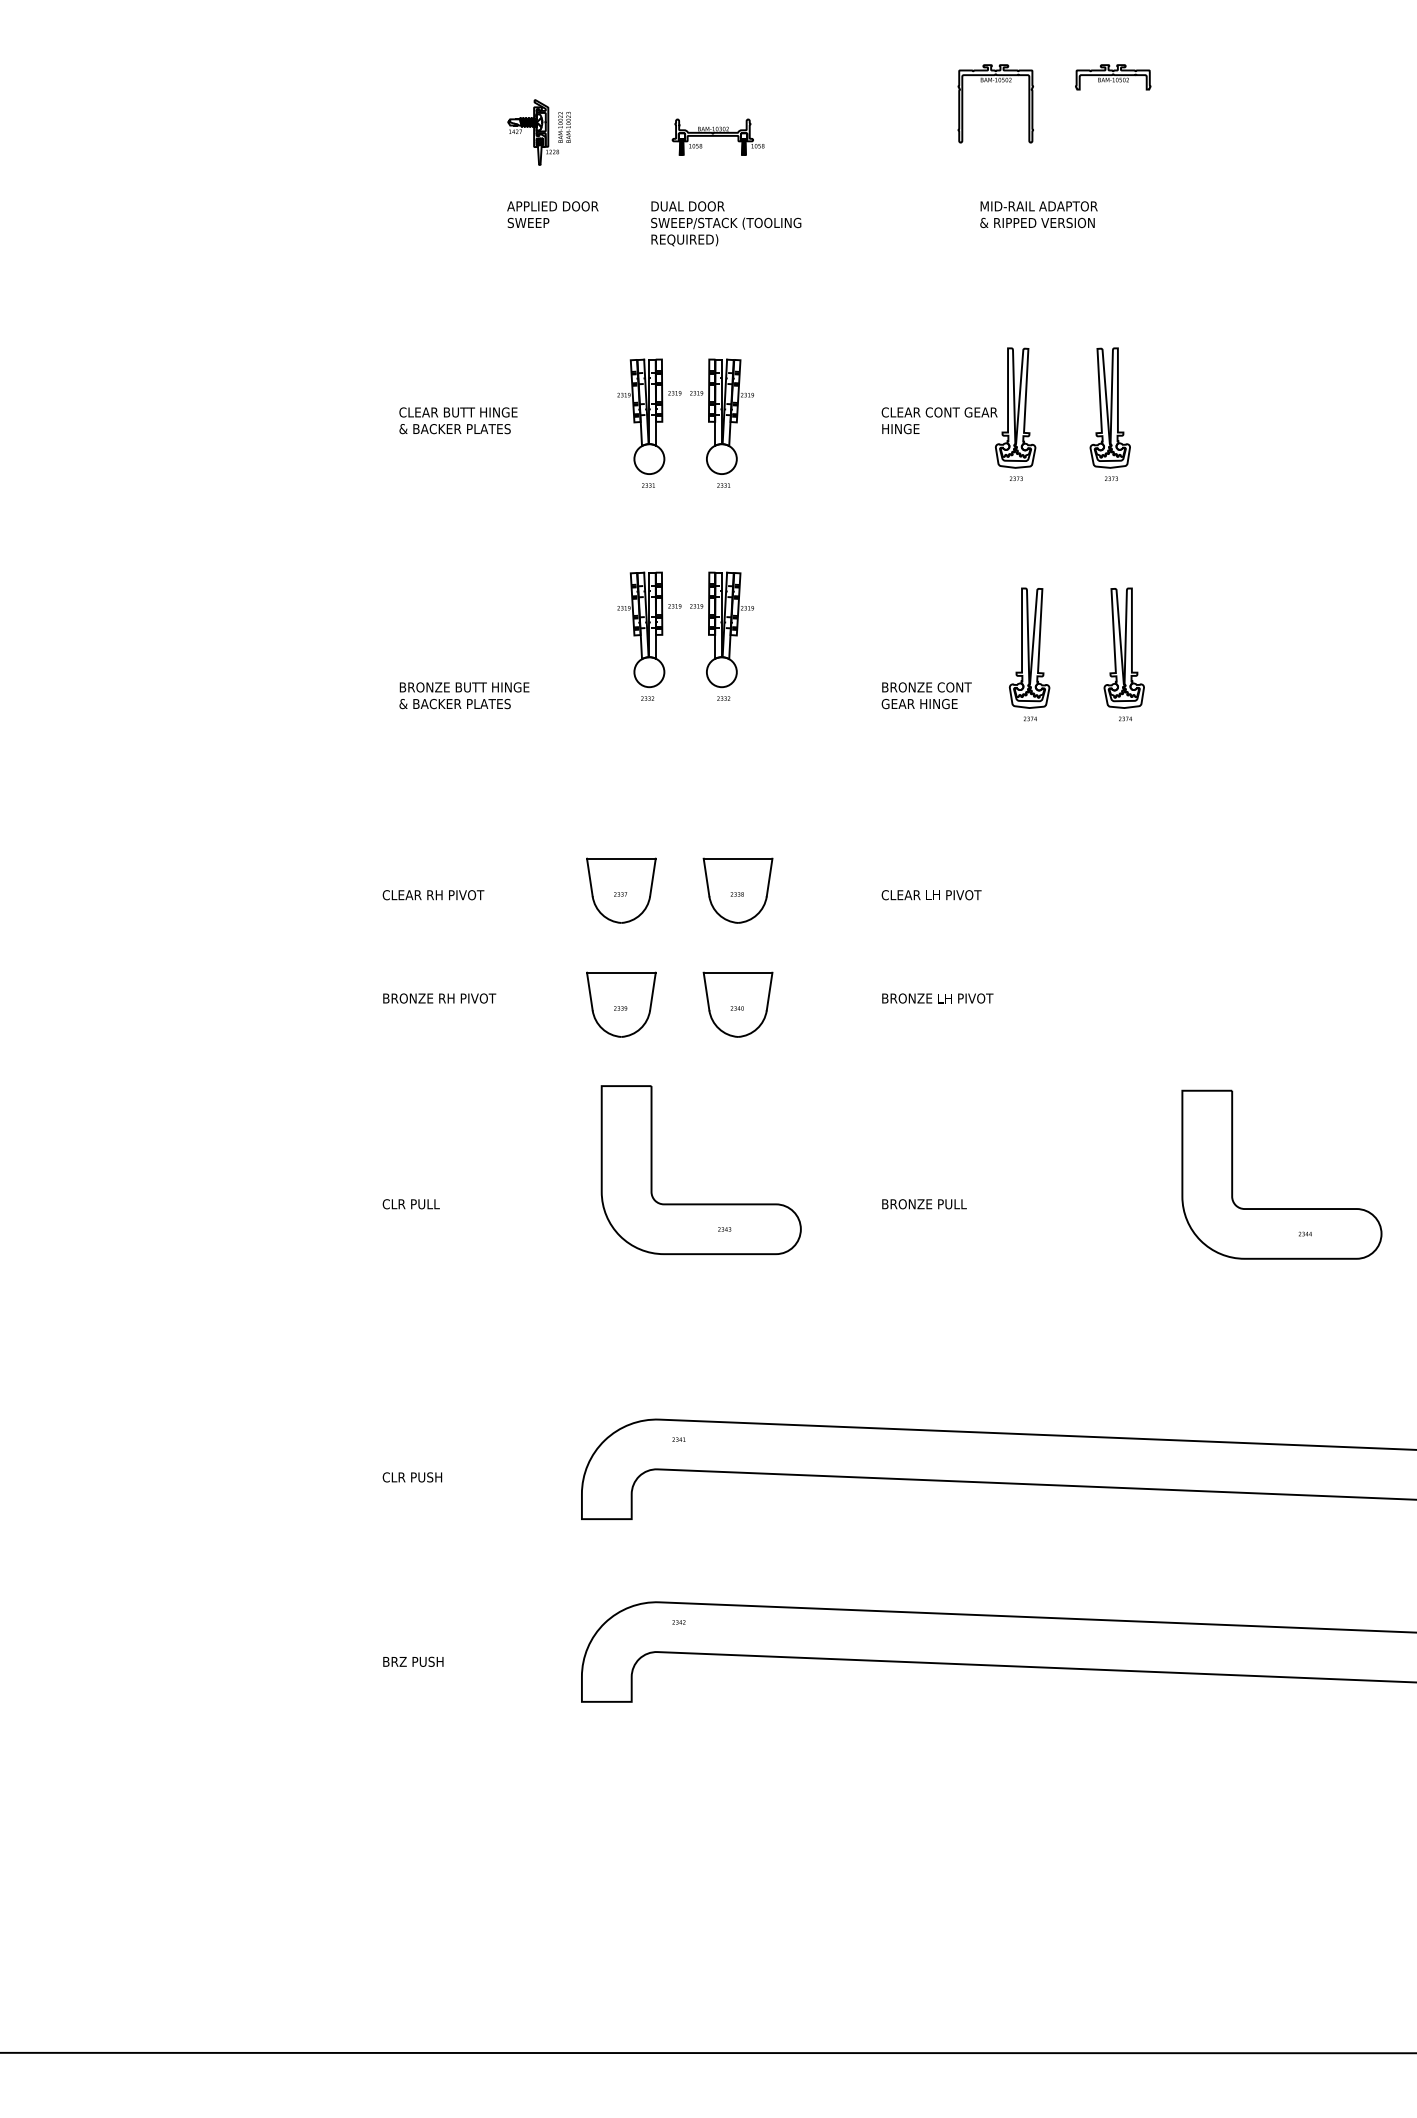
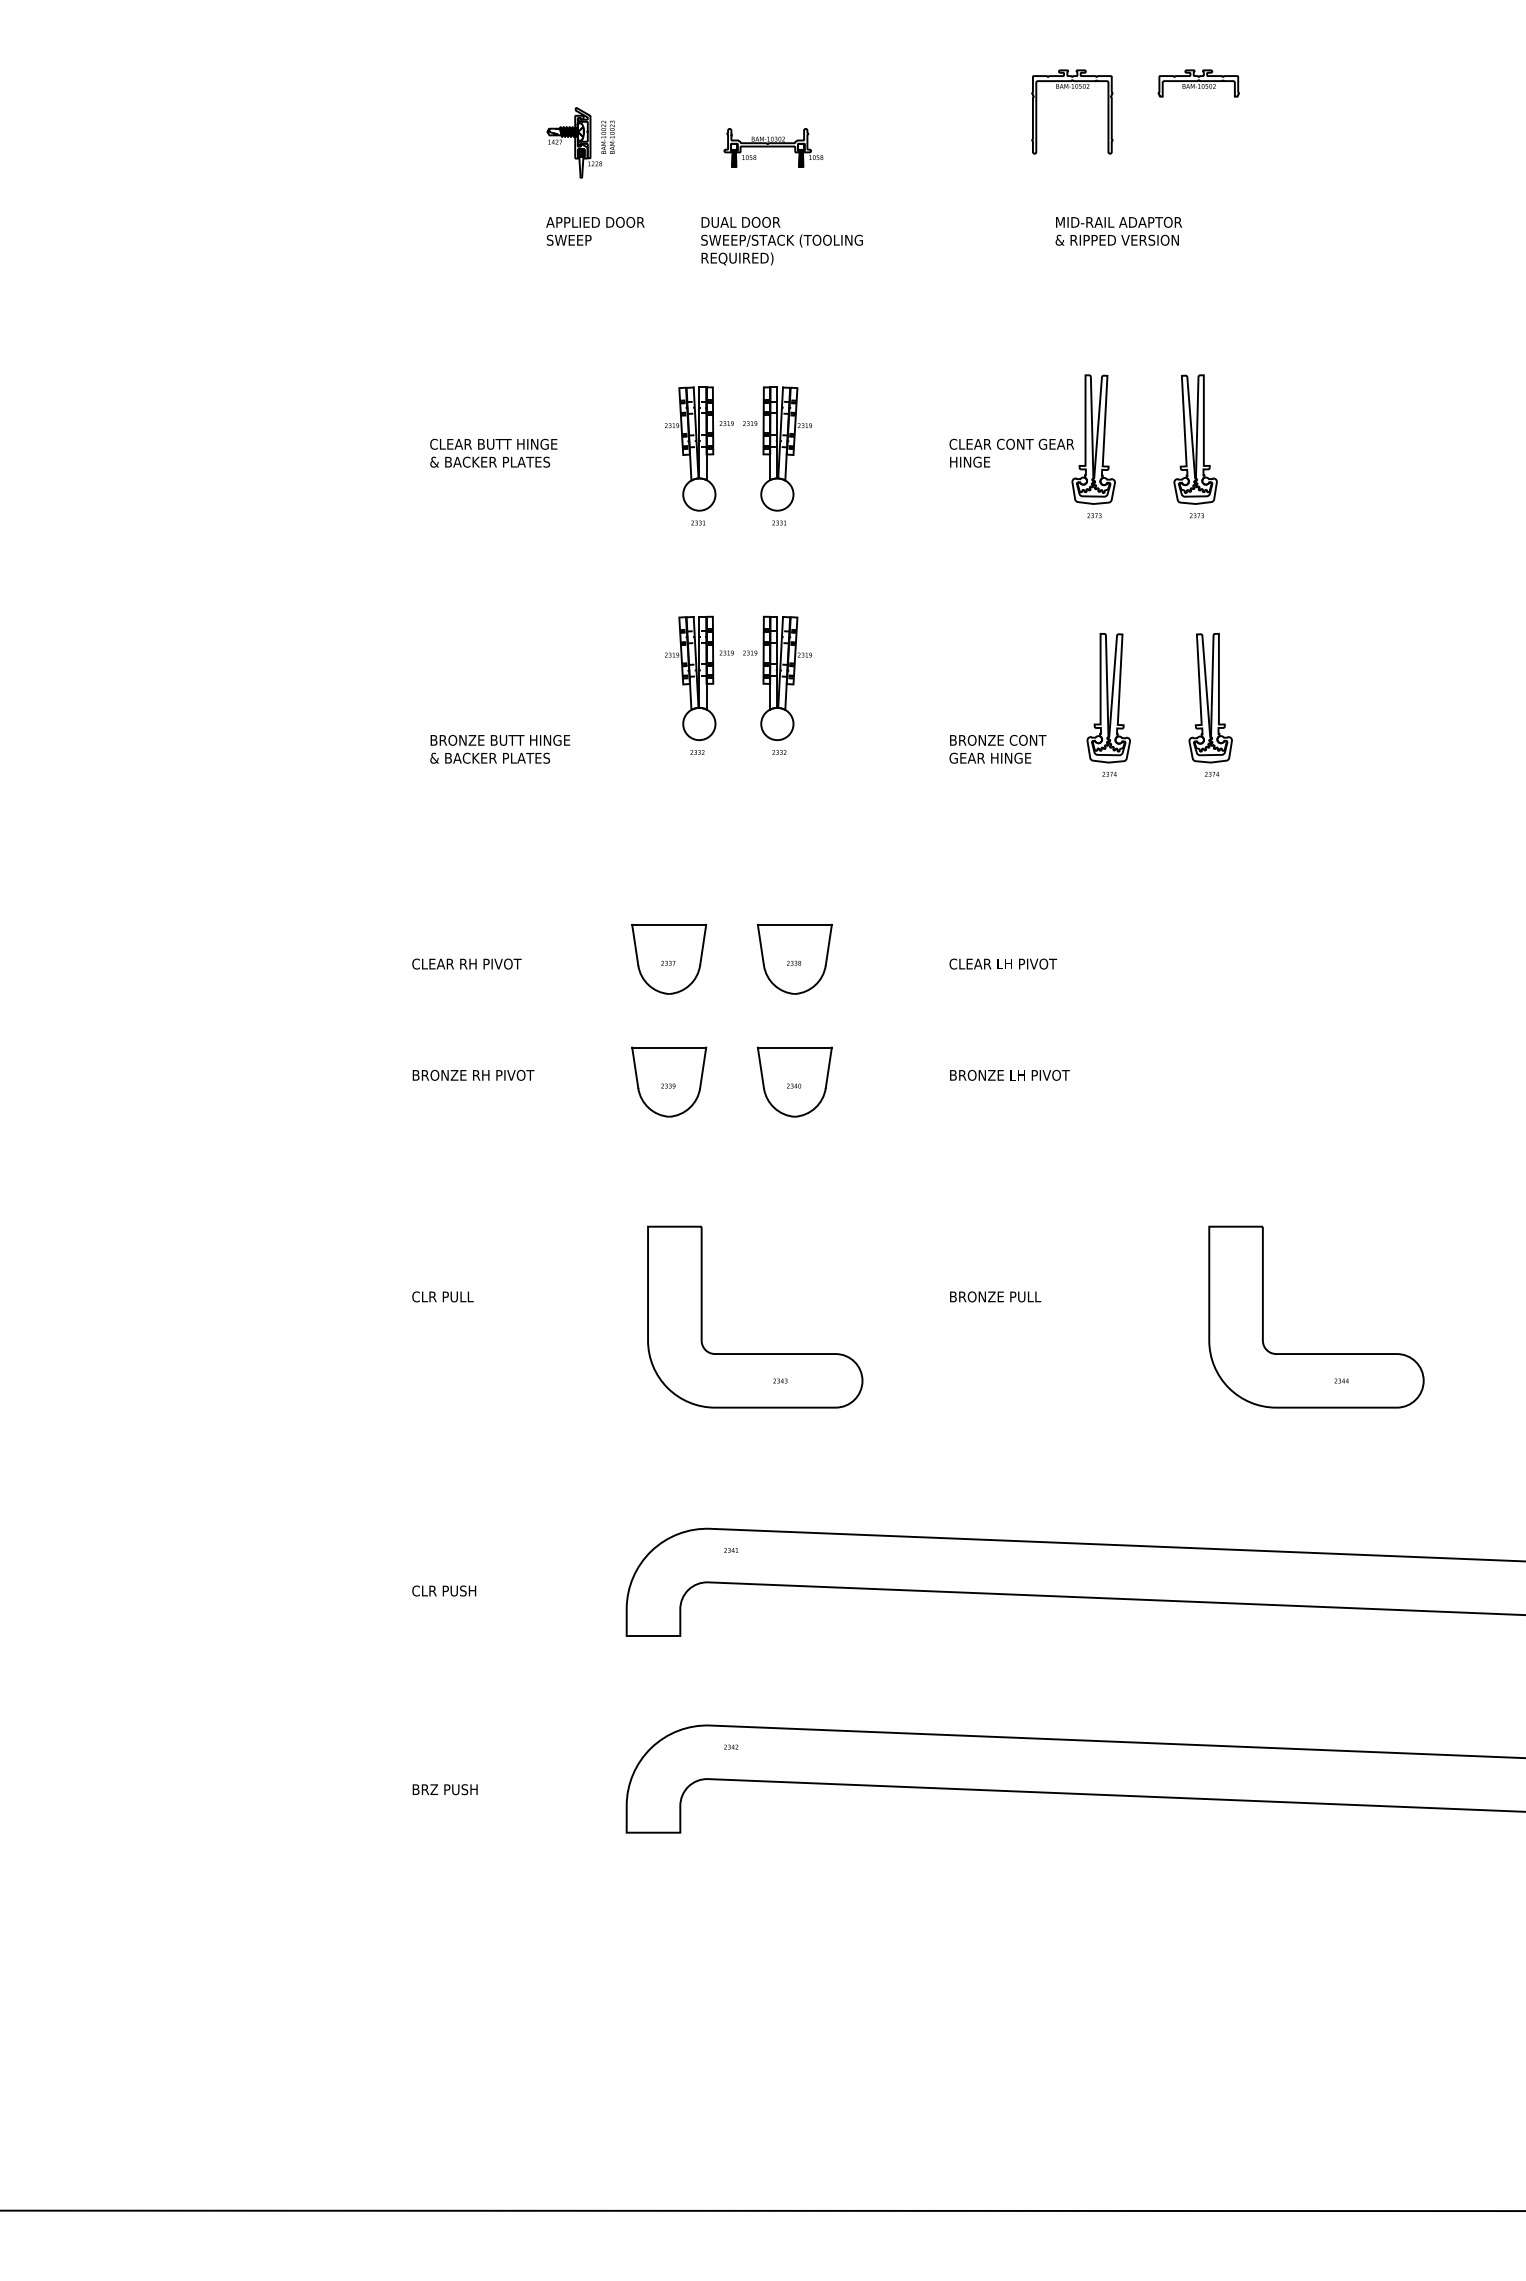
part: (701, 1203) -> (755, 1353), moved
part: (1281, 1208) -> (1316, 1353), moved

